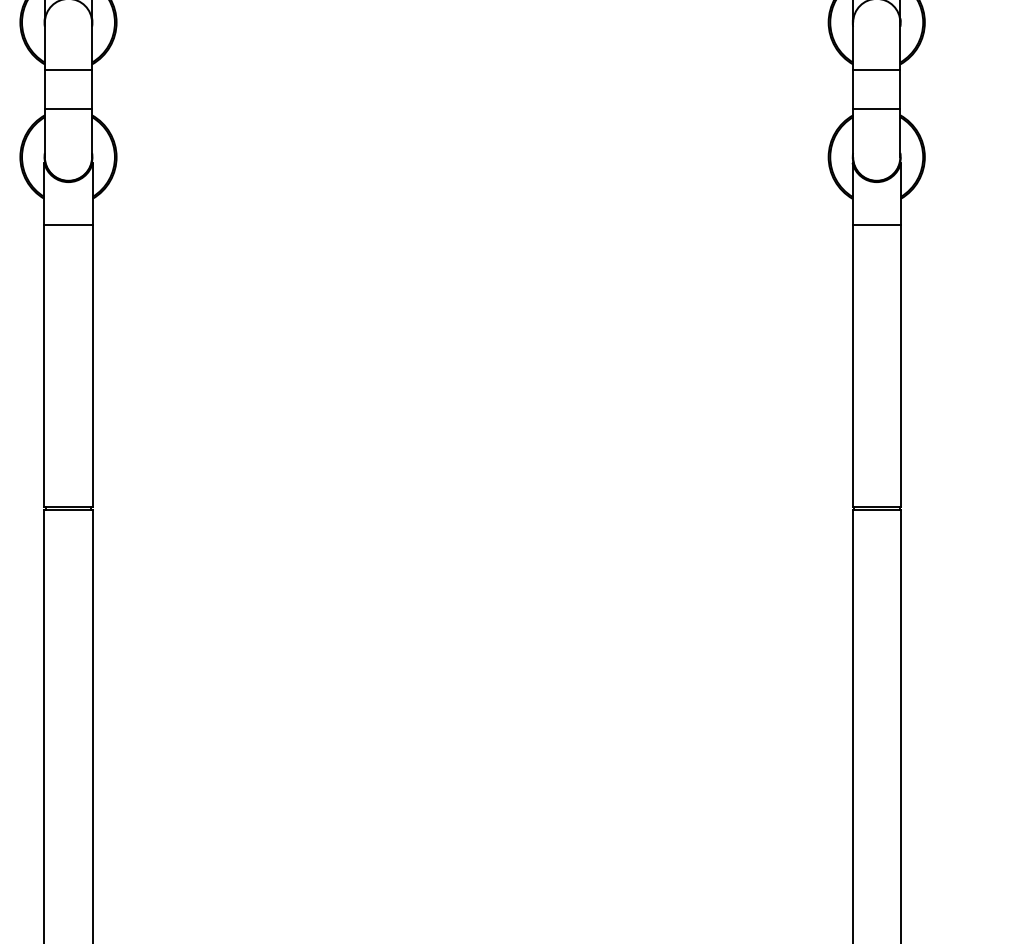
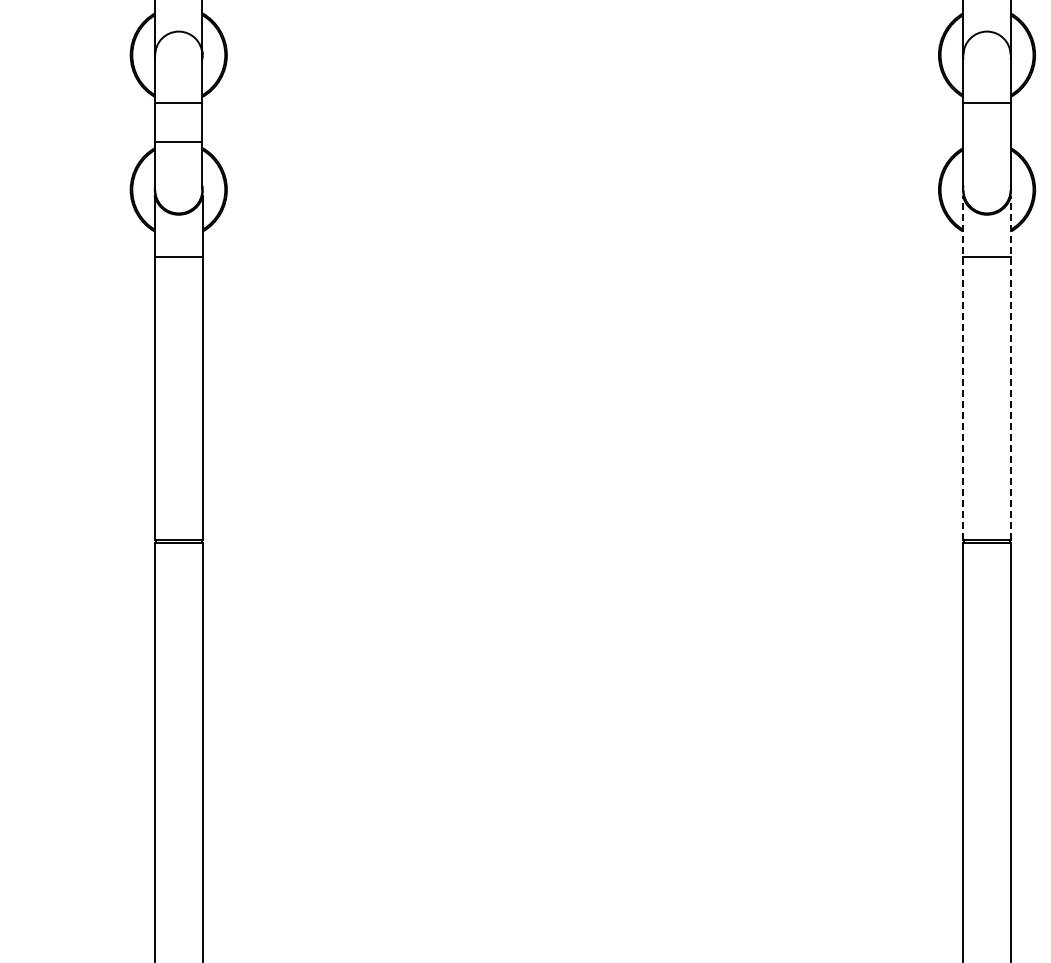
line: (876, 109) -> (986, 142), removed
line: (852, 334) -> (962, 367), solid -> dashed
line: (901, 334) -> (1011, 367), solid -> dashed

